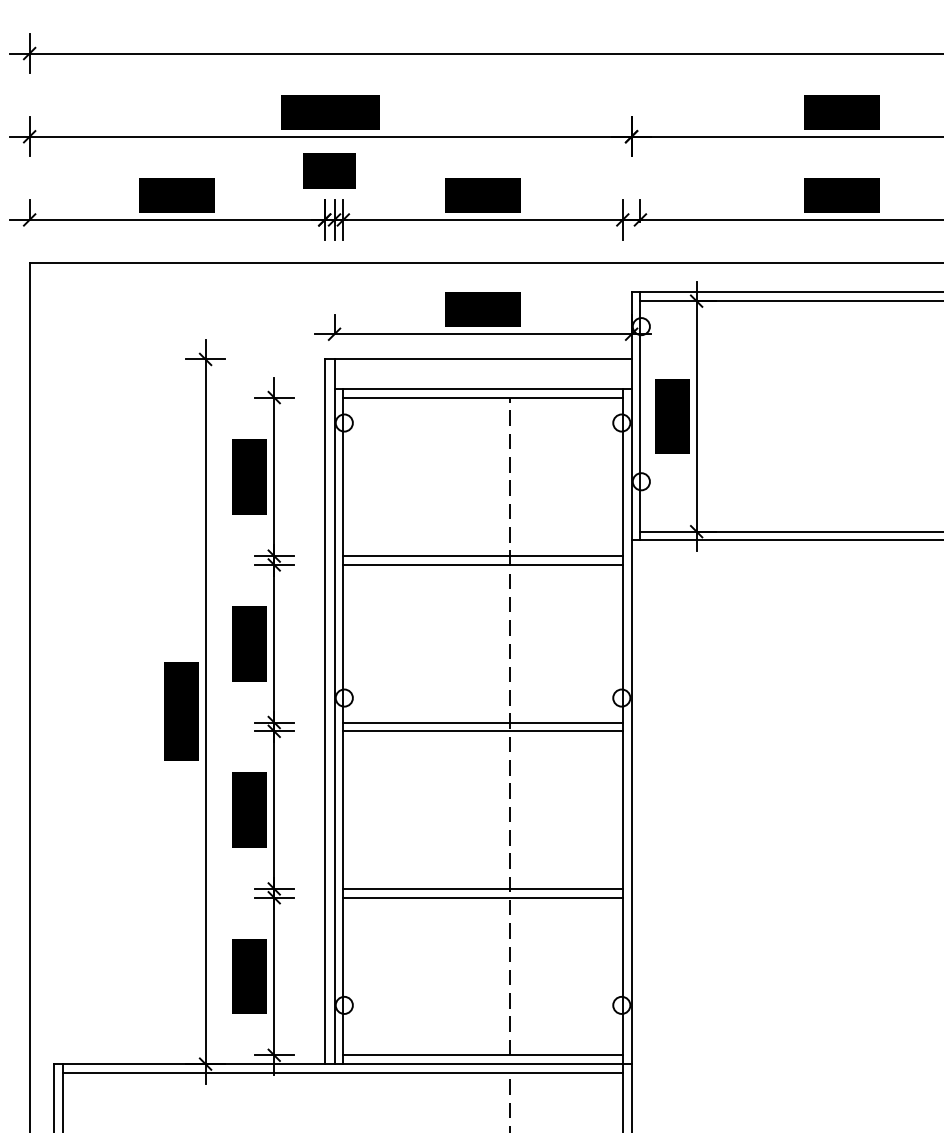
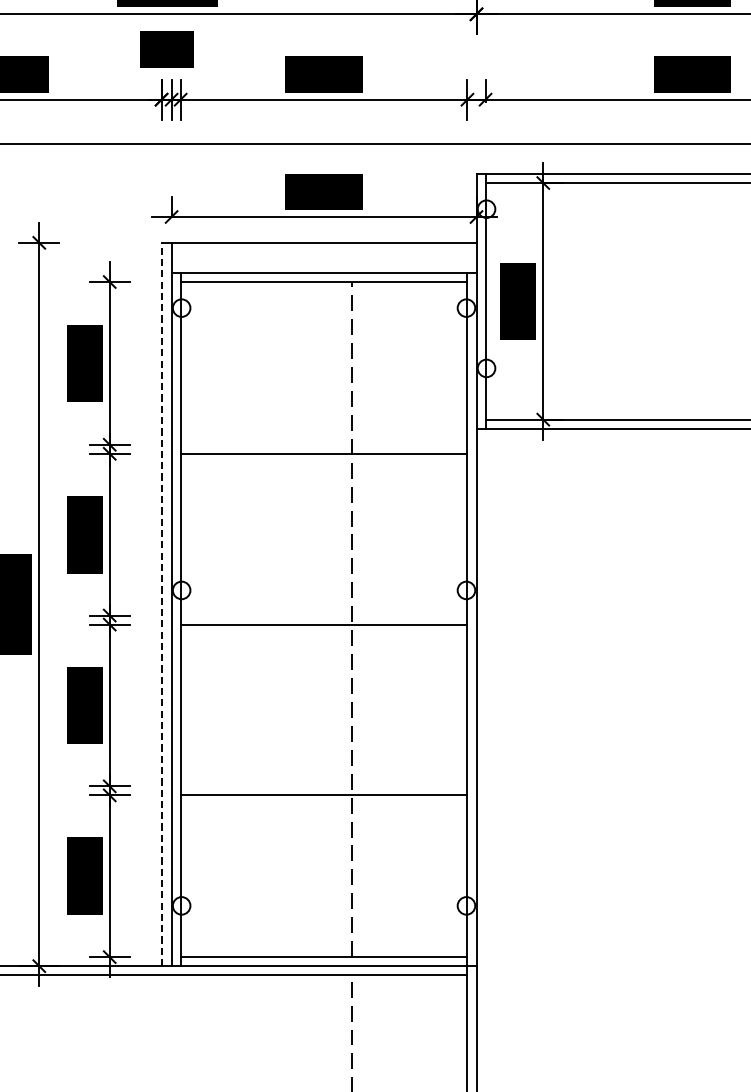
line: (482, 556) -> (323, 445), removed
line: (324, 711) -> (161, 604), solid -> dashed
line: (482, 722) -> (323, 615), removed
line: (482, 888) -> (323, 785), removed

